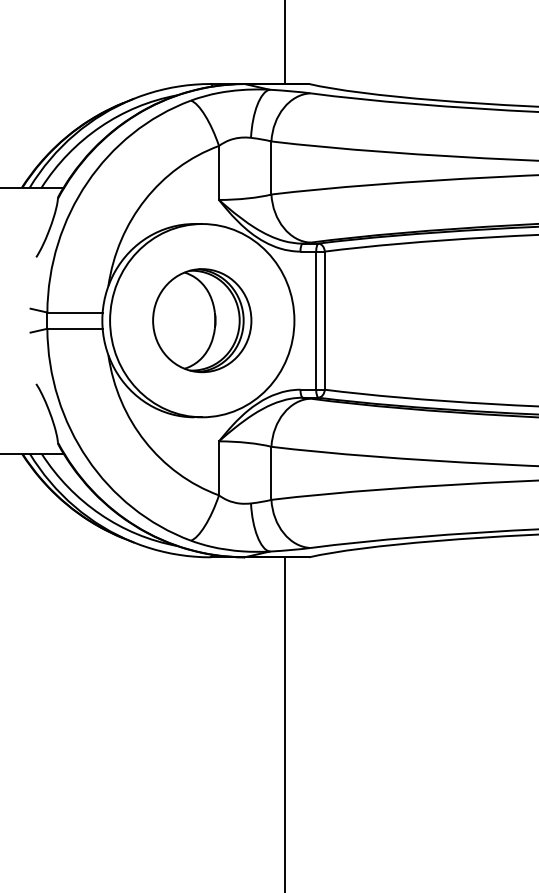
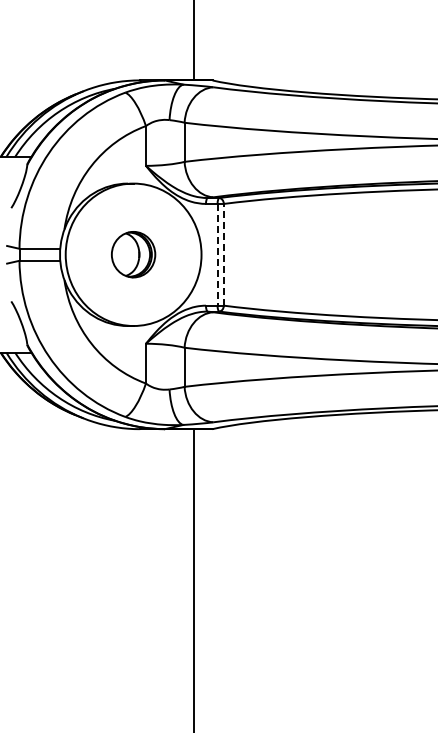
part: (202, 320) -> (133, 254), size x0.6
line: (316, 320) -> (217, 254), solid -> dashed
line: (324, 320) -> (223, 254), solid -> dashed

